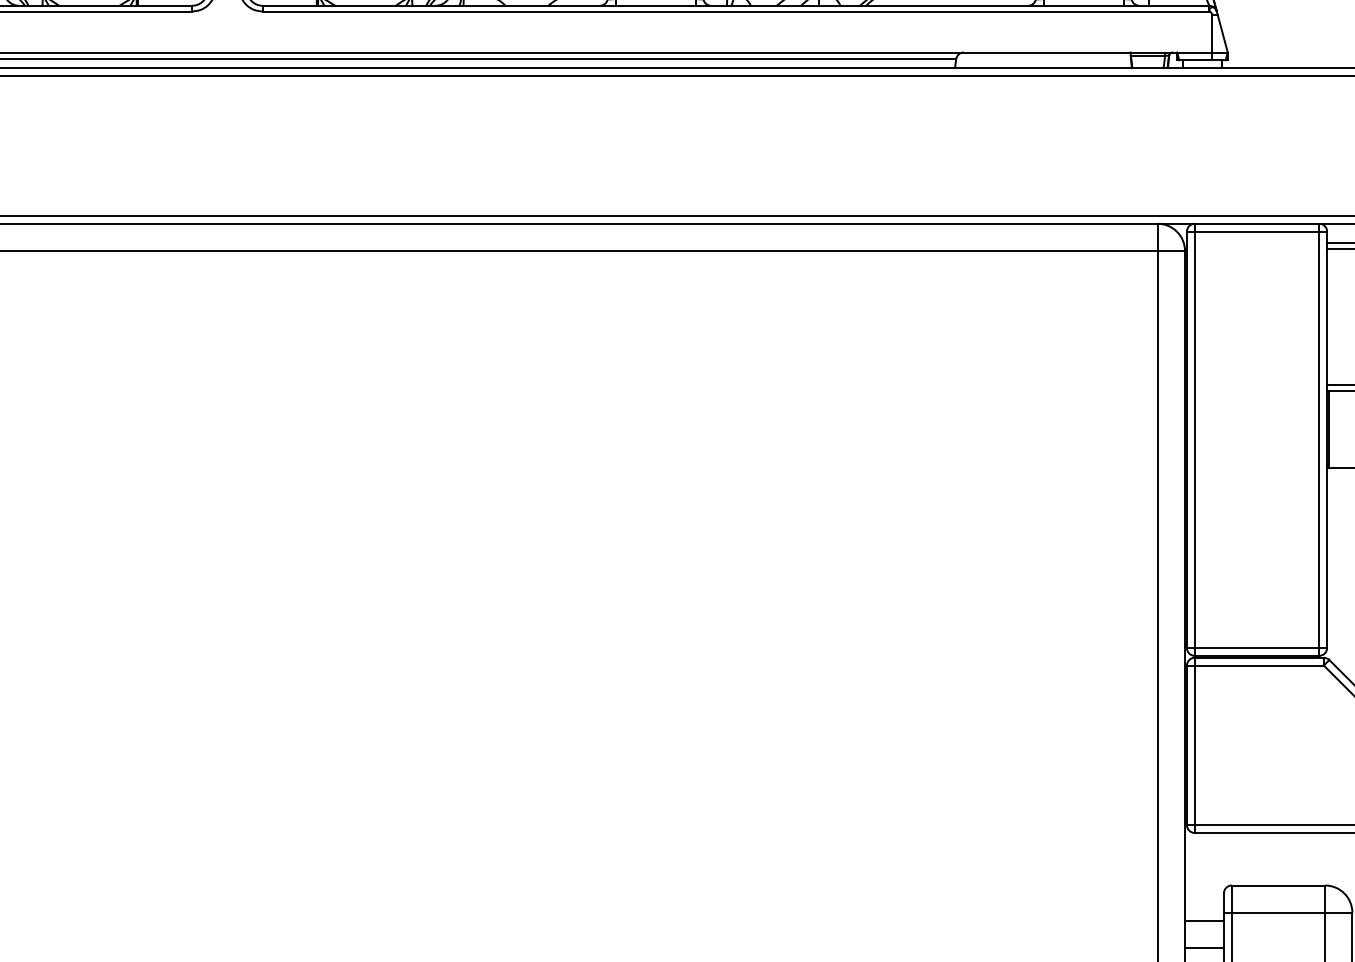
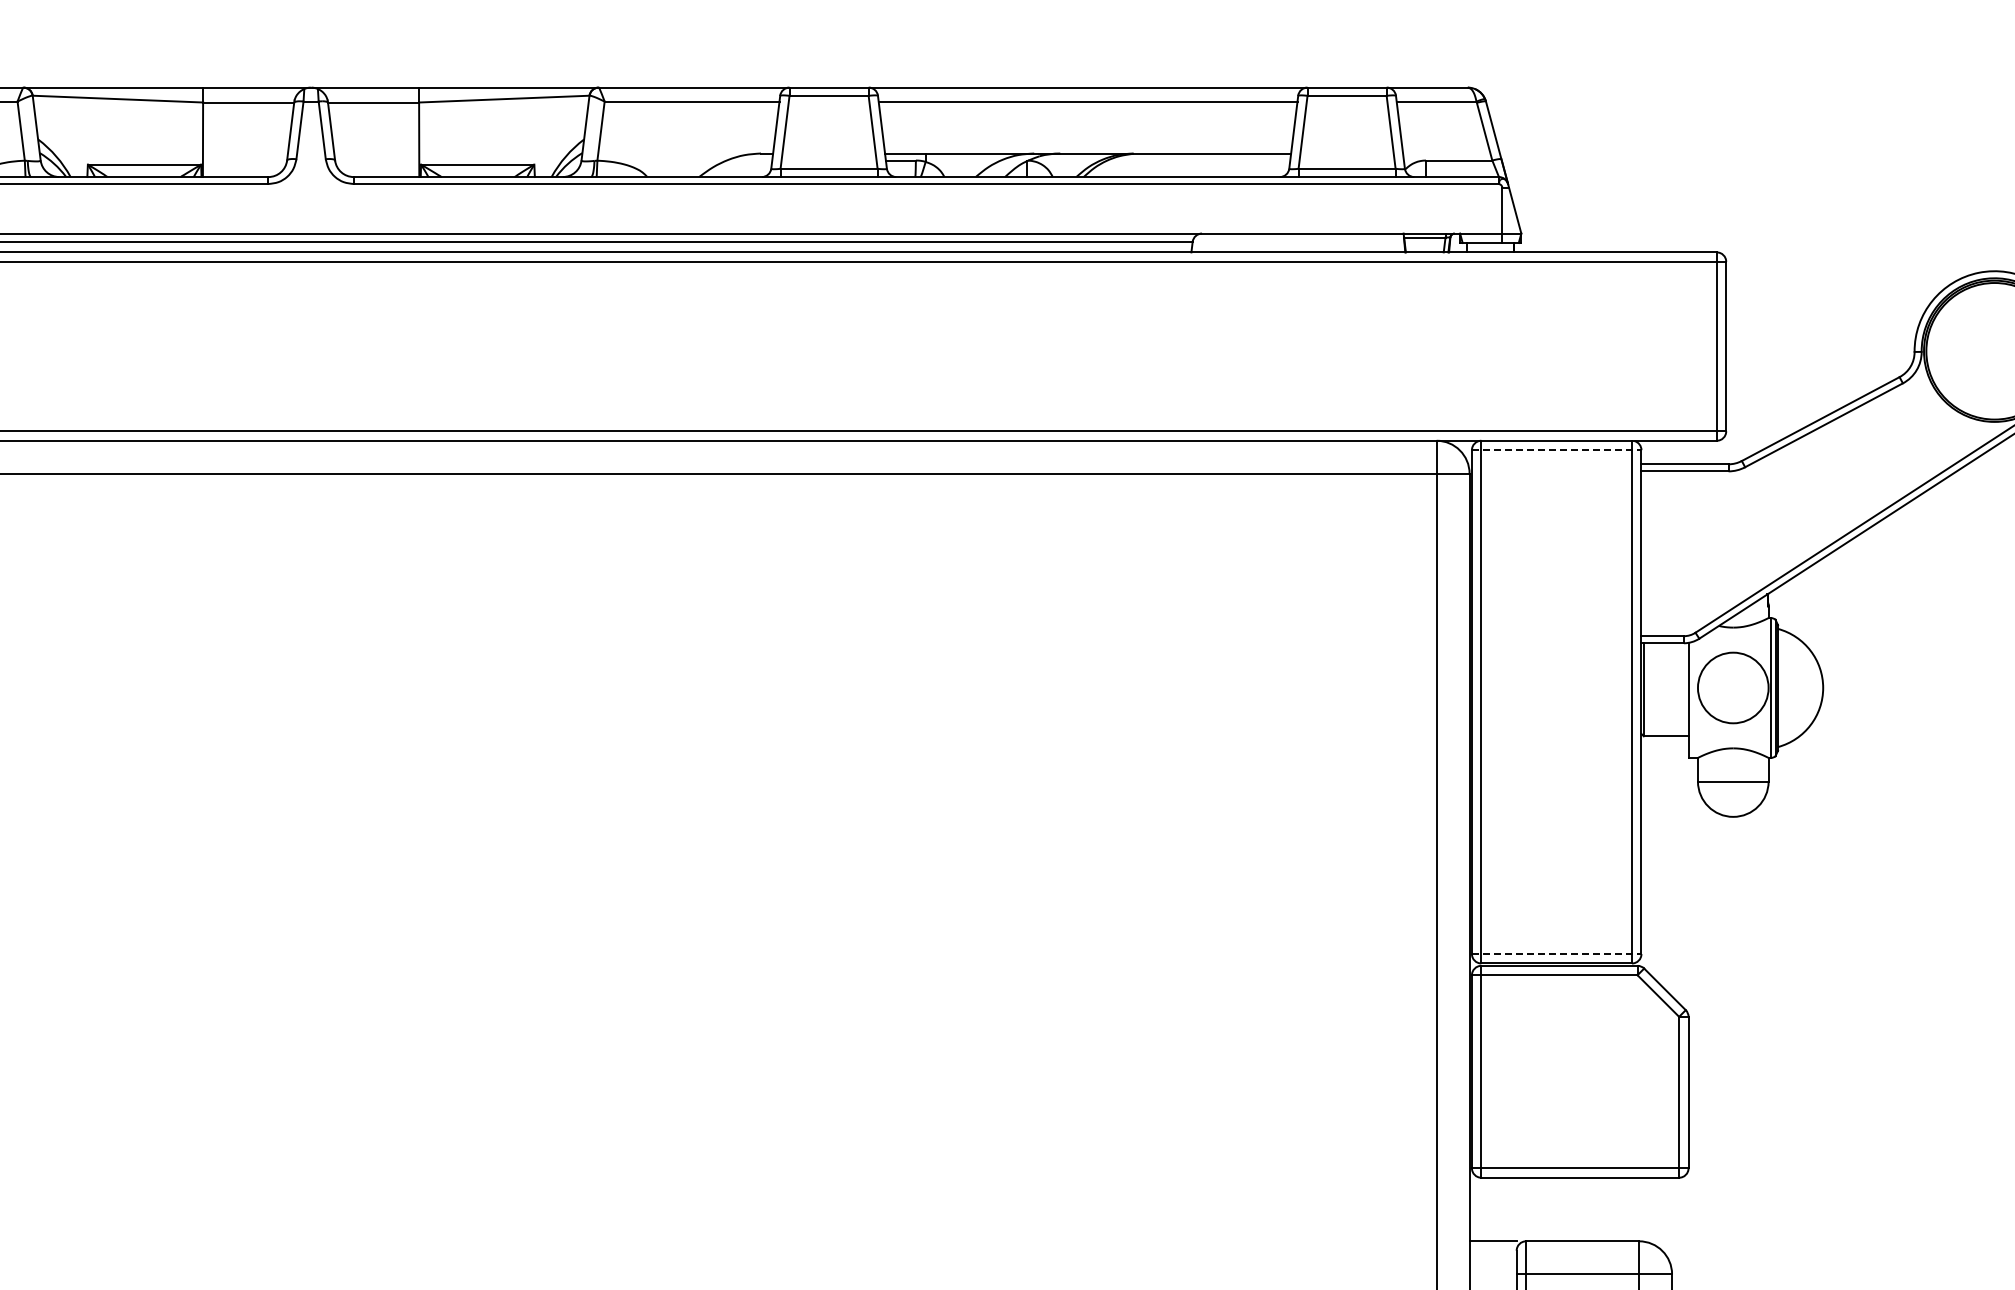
line: (1256, 231) -> (1556, 450), solid -> dashed
line: (1256, 648) -> (1556, 954), solid -> dashed
line: (1203, 920) -> (1492, 1240), moved

